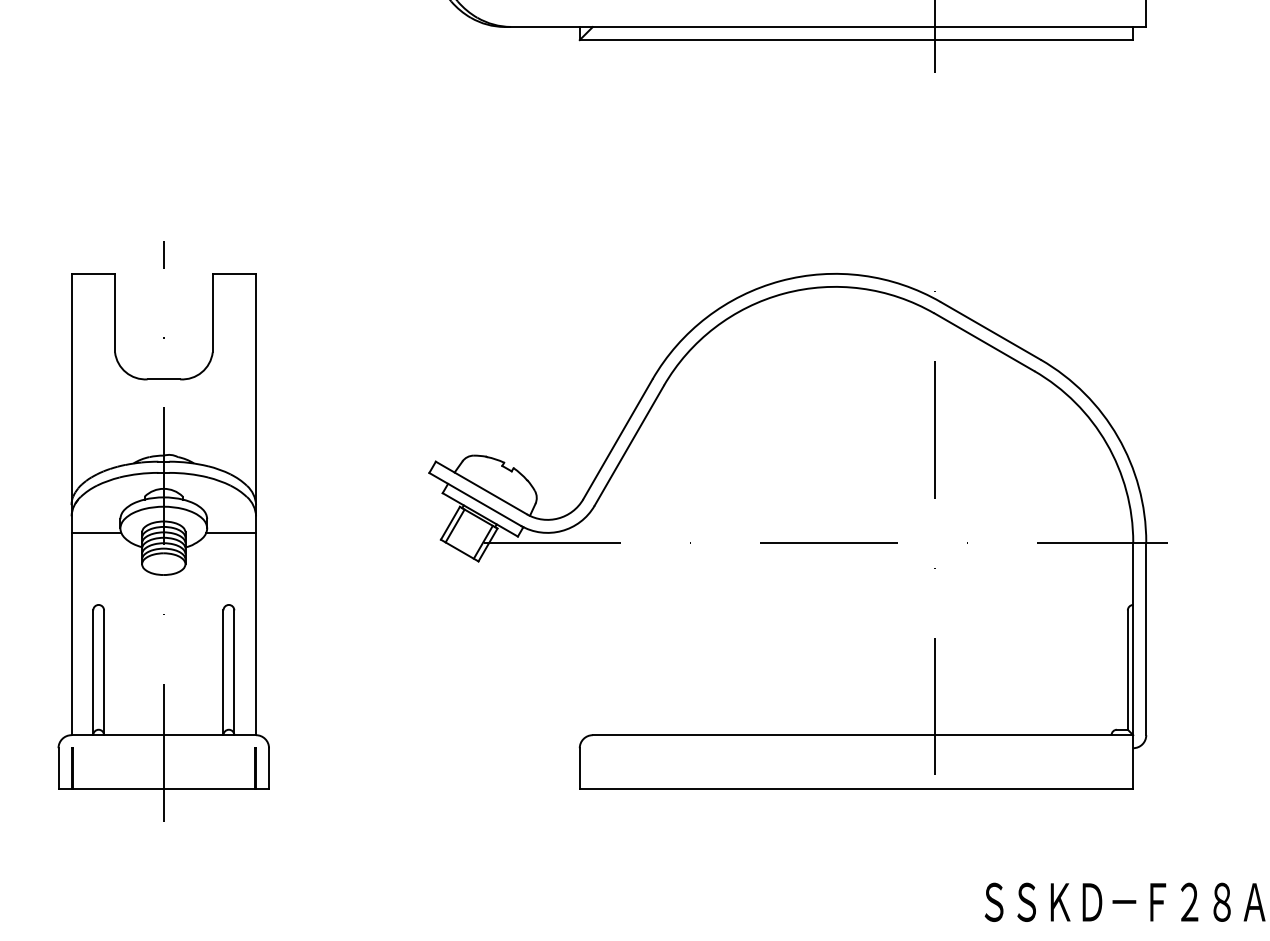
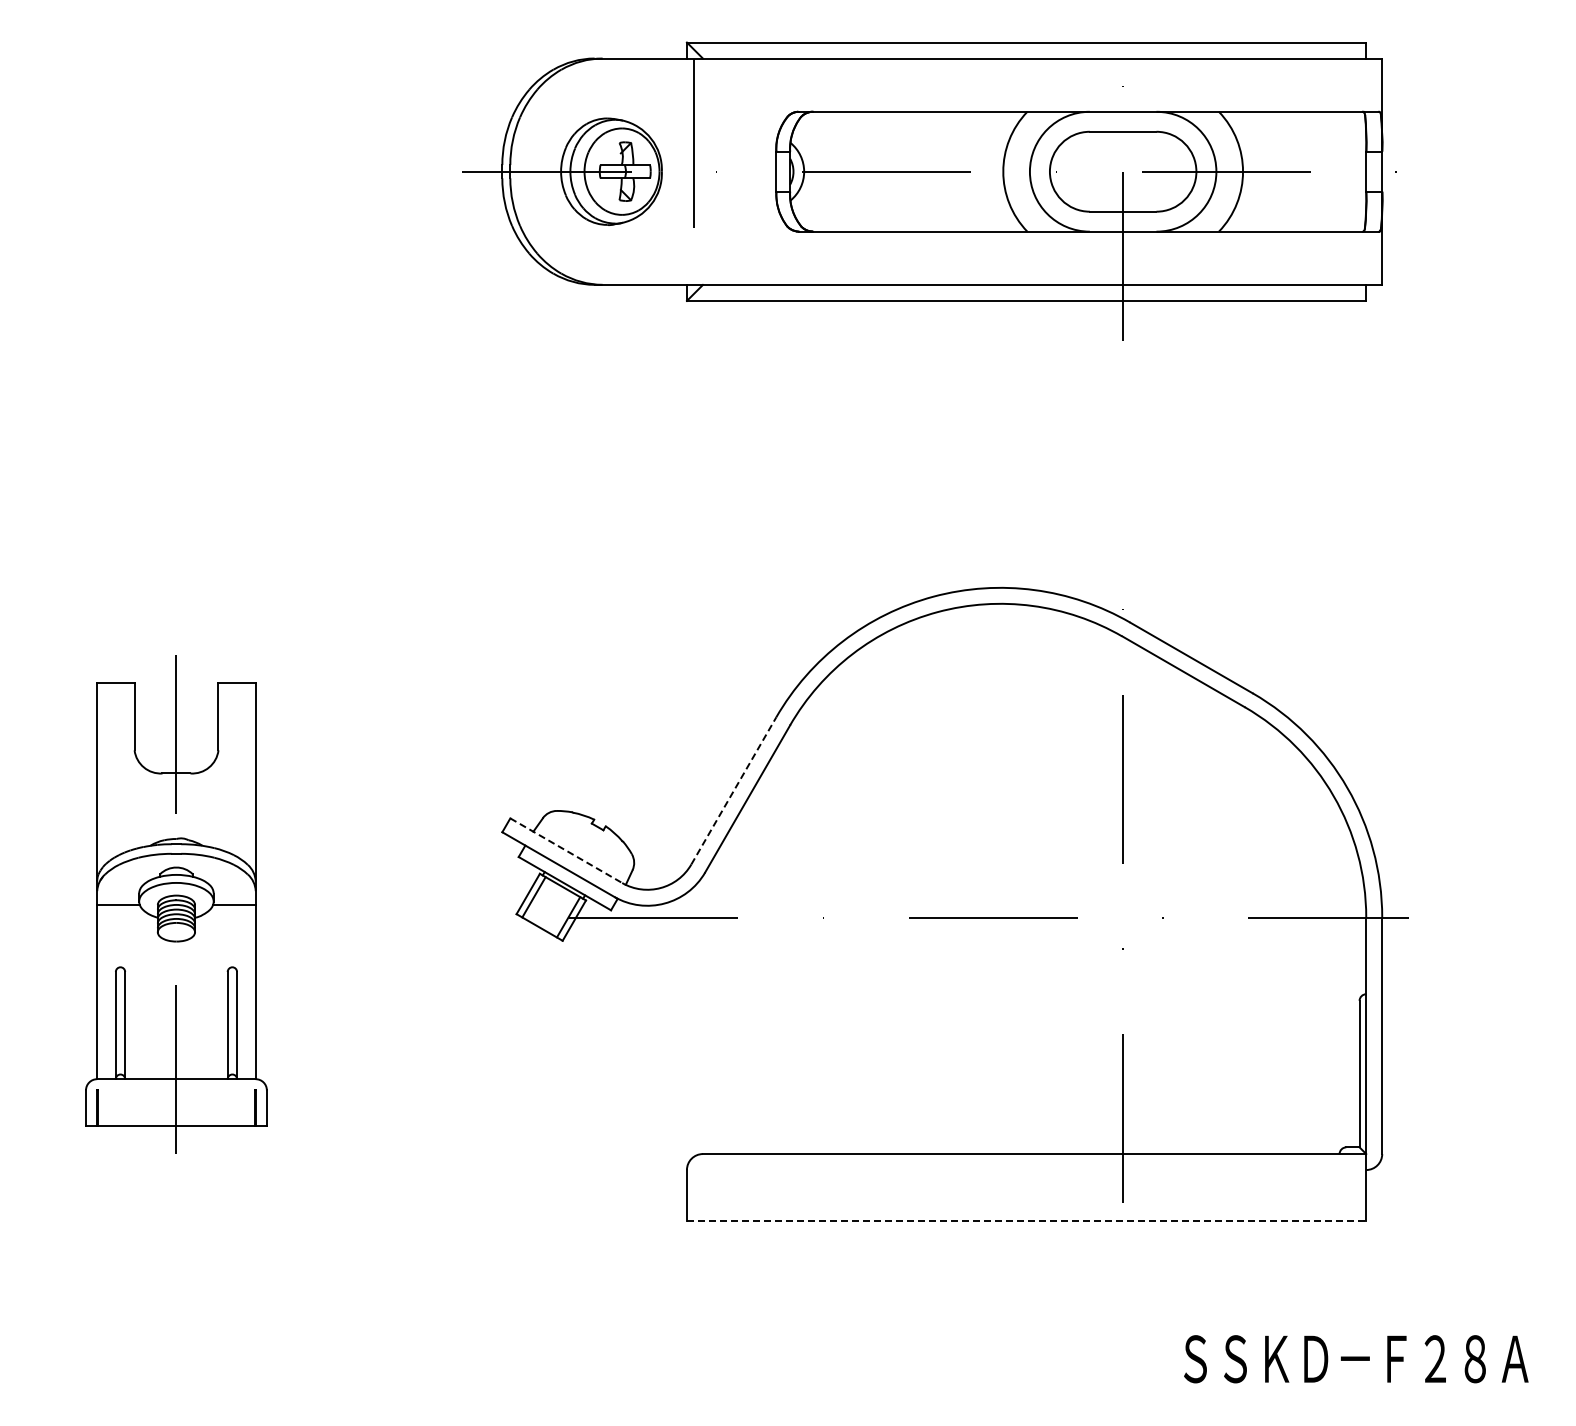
line: (617, 438) -> (733, 790), solid -> dashed
line: (481, 487) -> (566, 850), solid -> dashed
part: (163, 531) -> (176, 904), size x0.7
line: (856, 789) -> (1026, 1220), solid -> dashed

